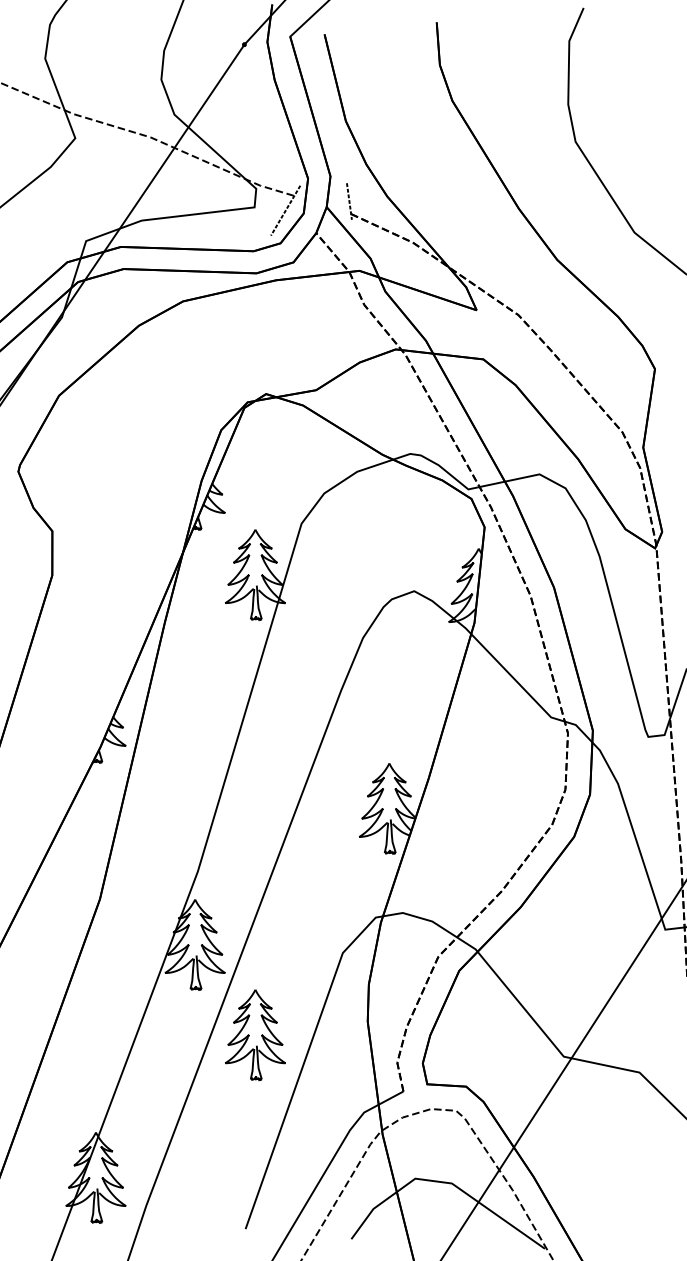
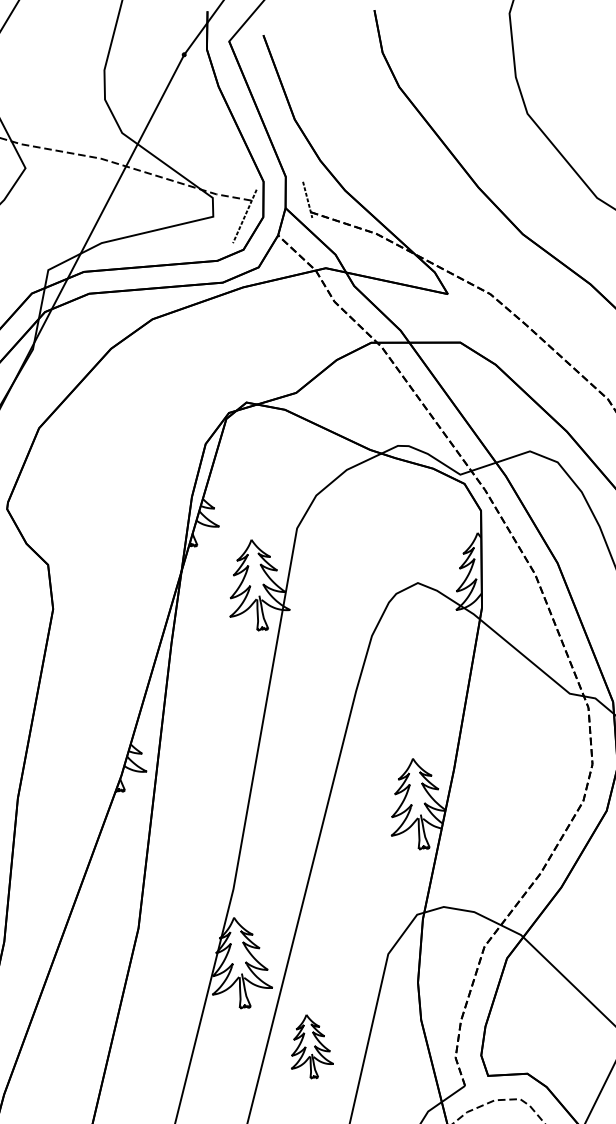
part: (255, 1035) -> (310, 1046), size x0.7

